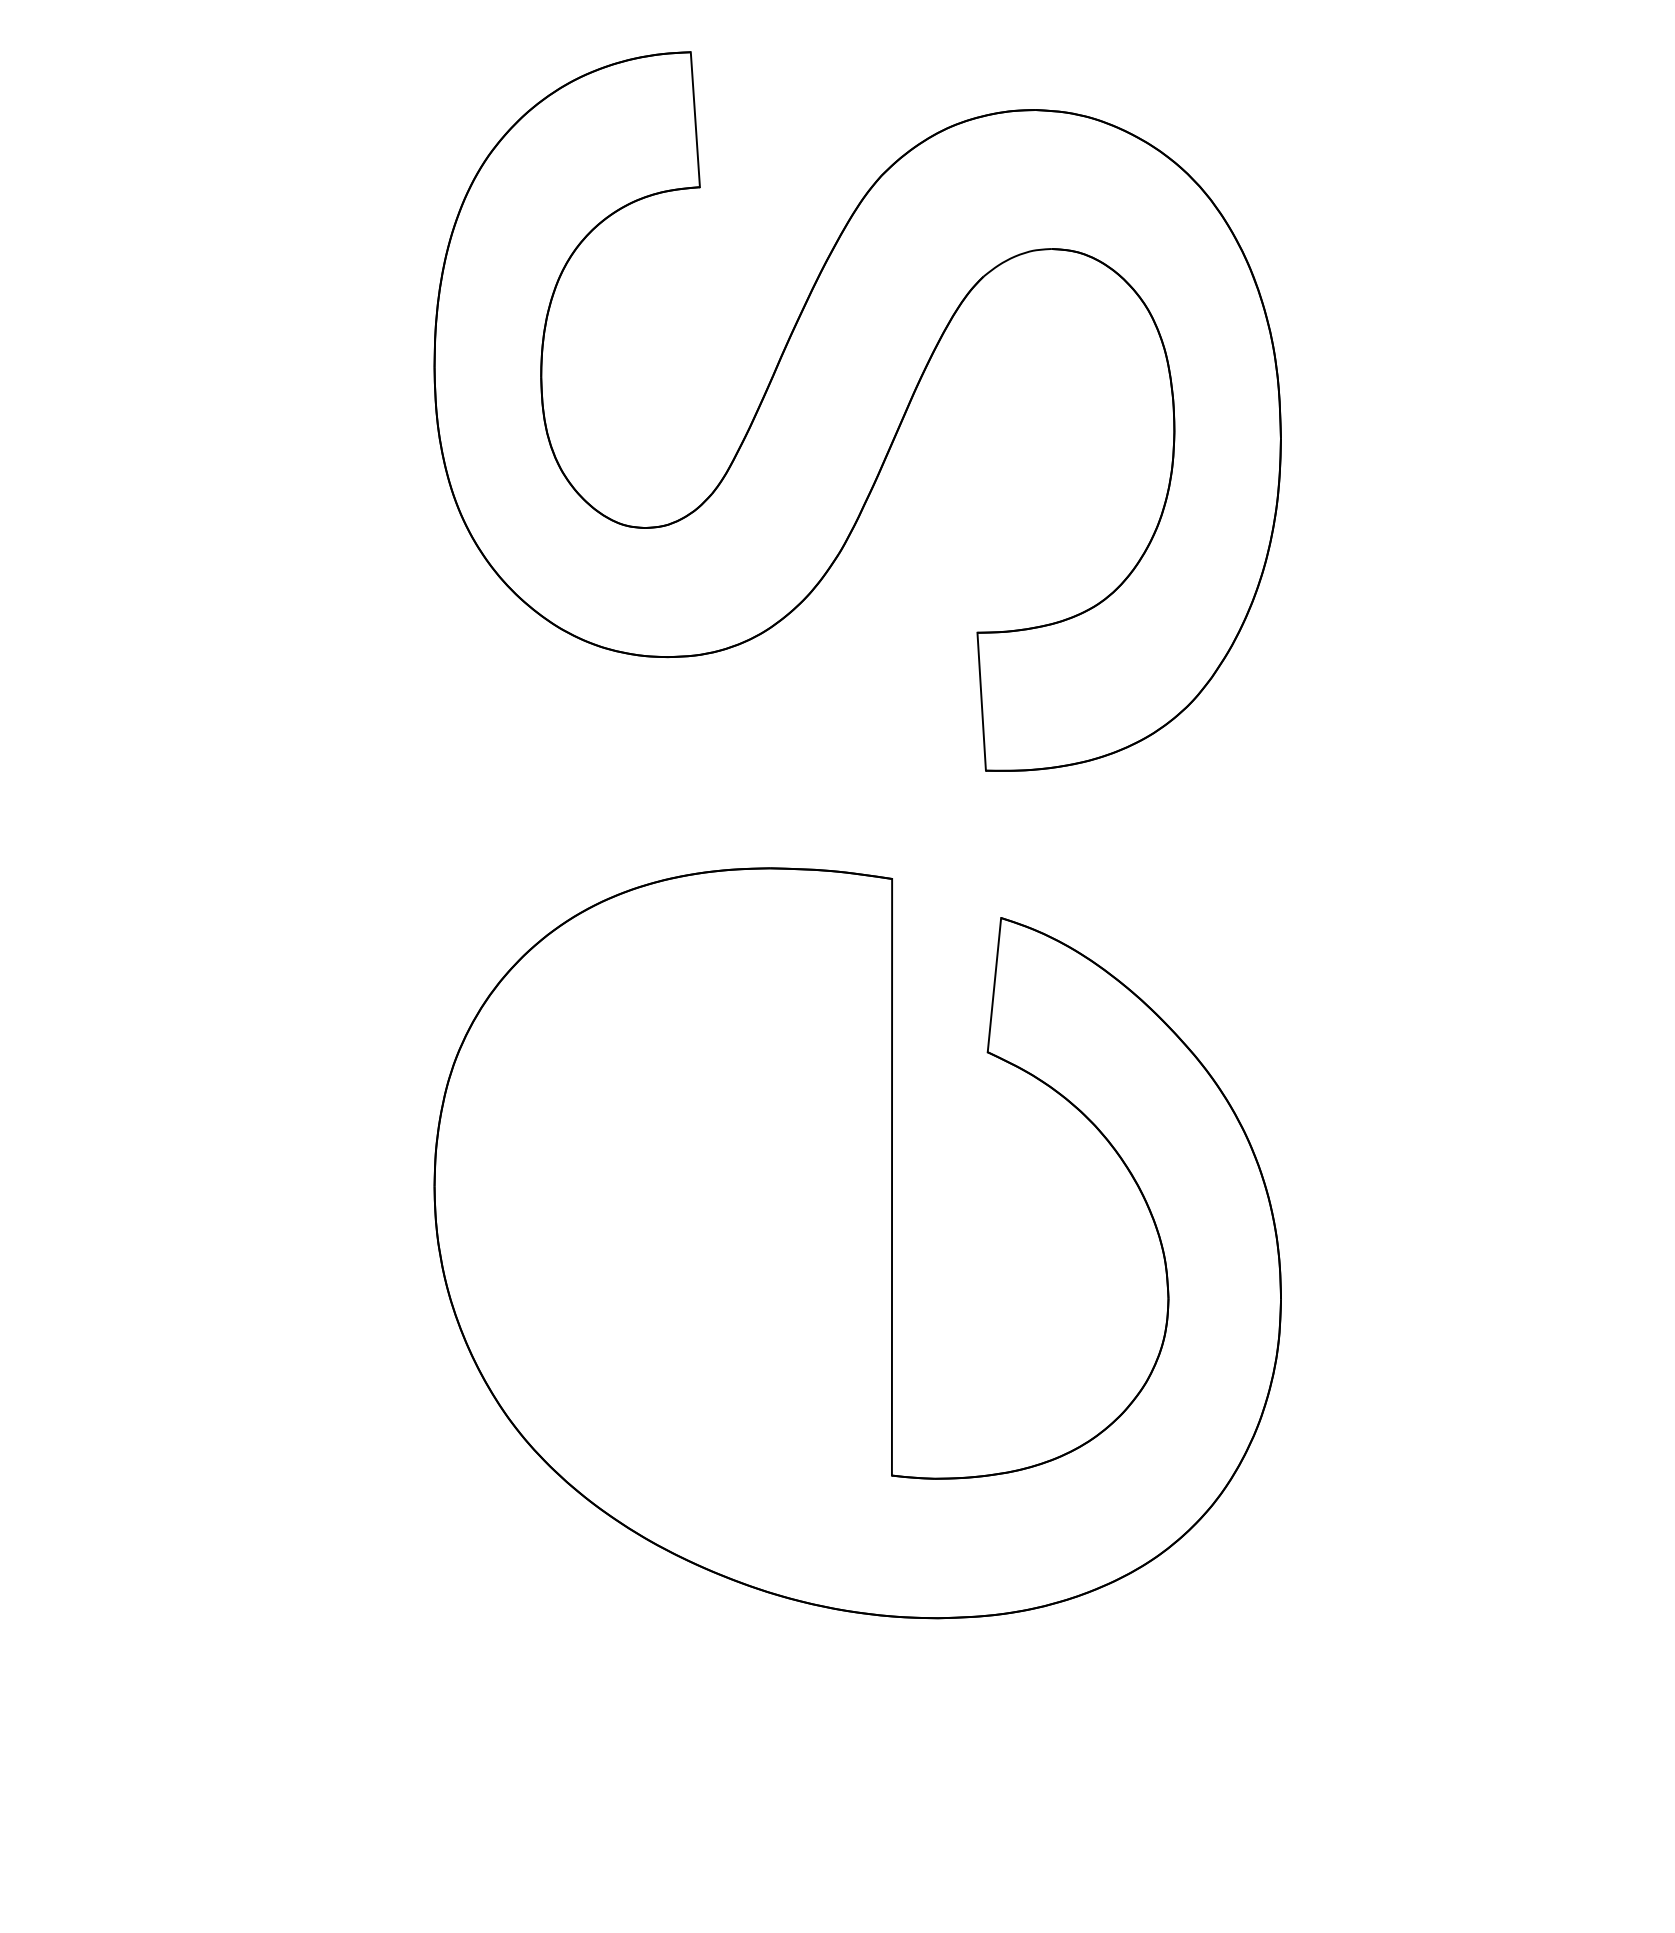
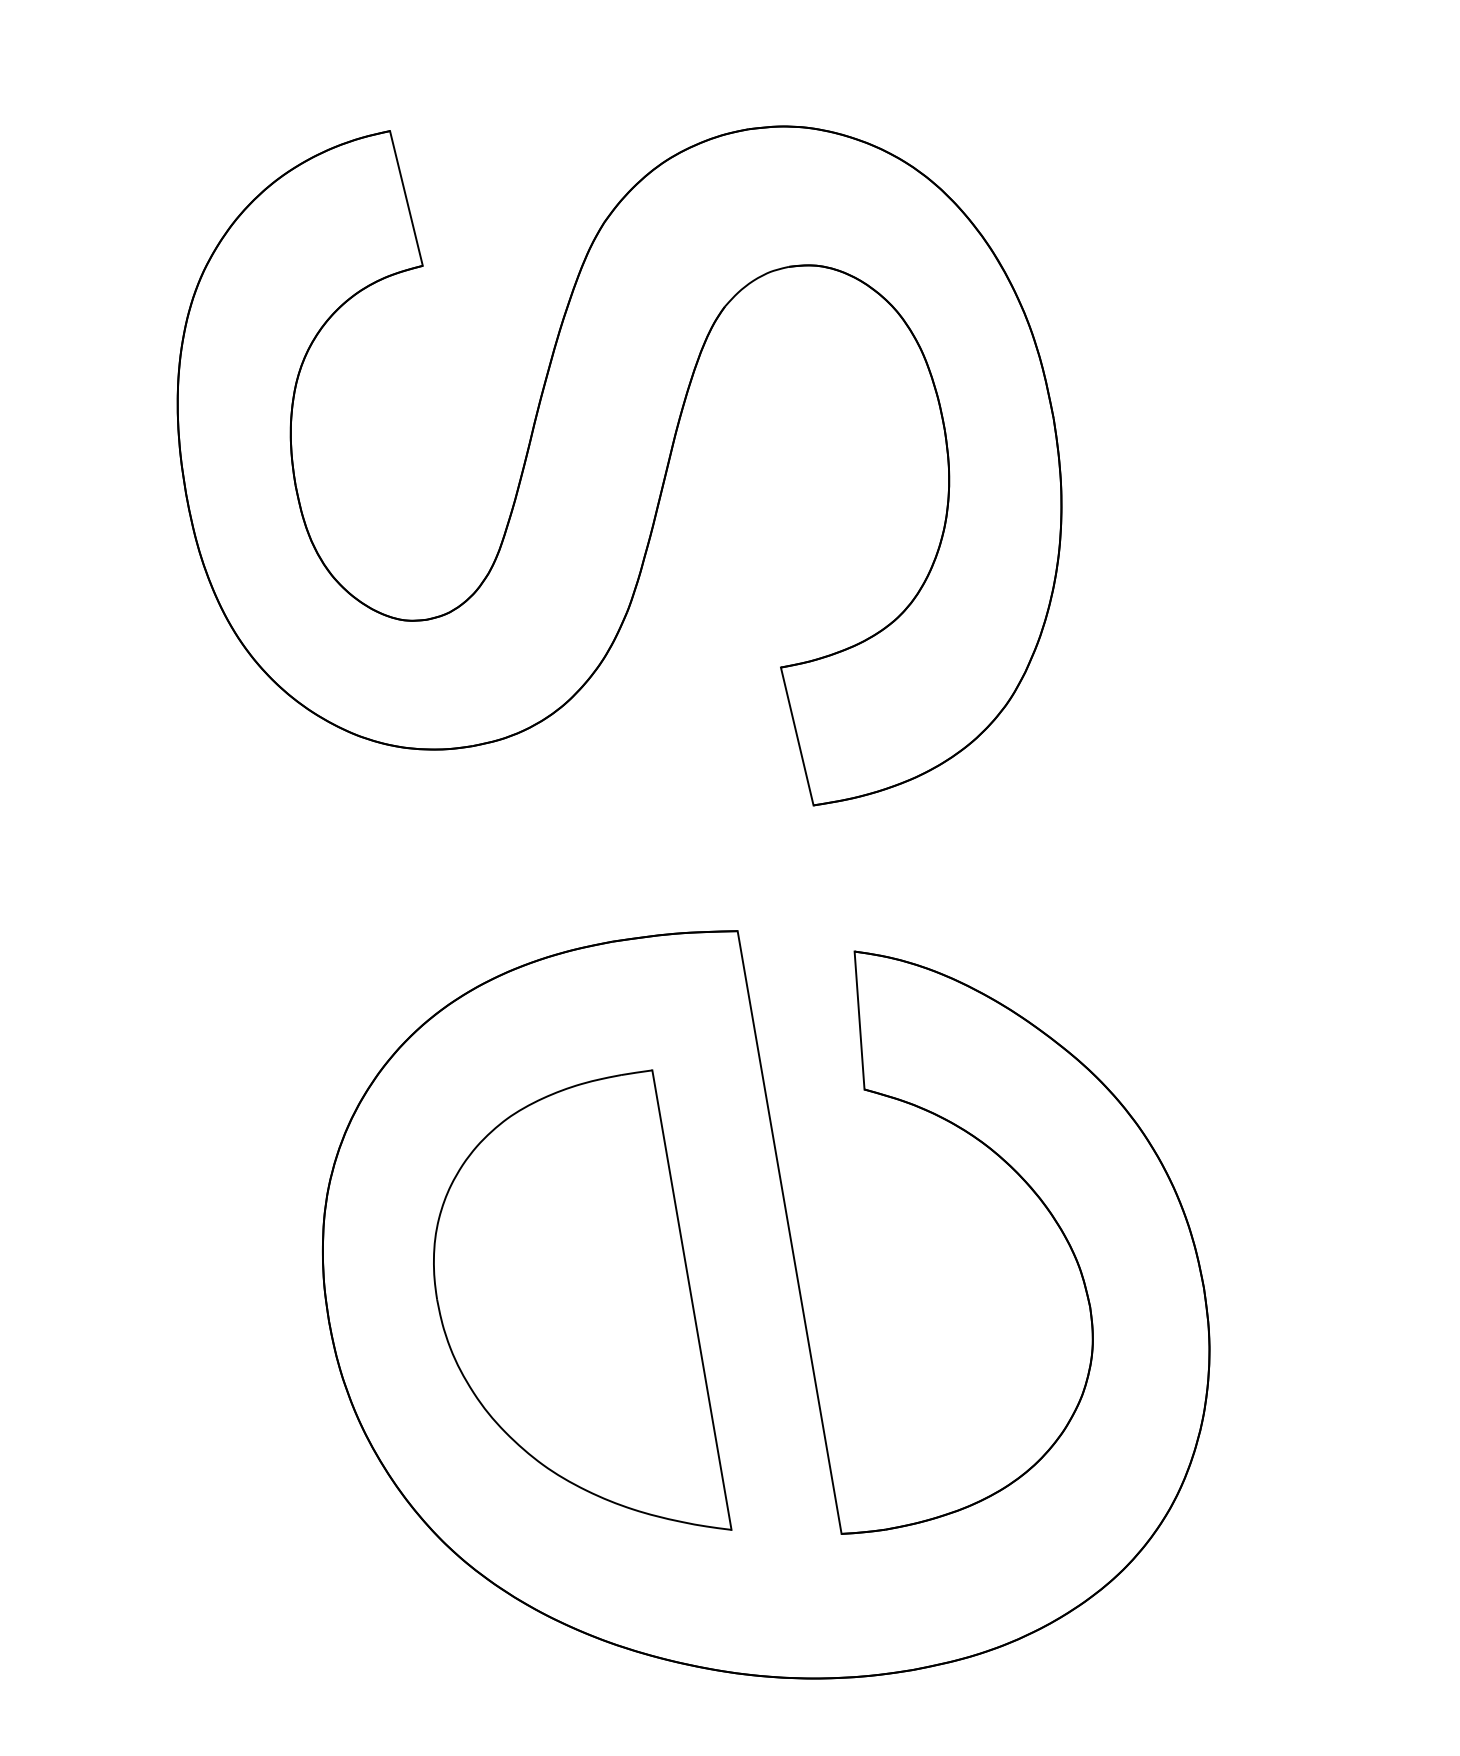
part: (664, 1225) -> (568, 1320), added

